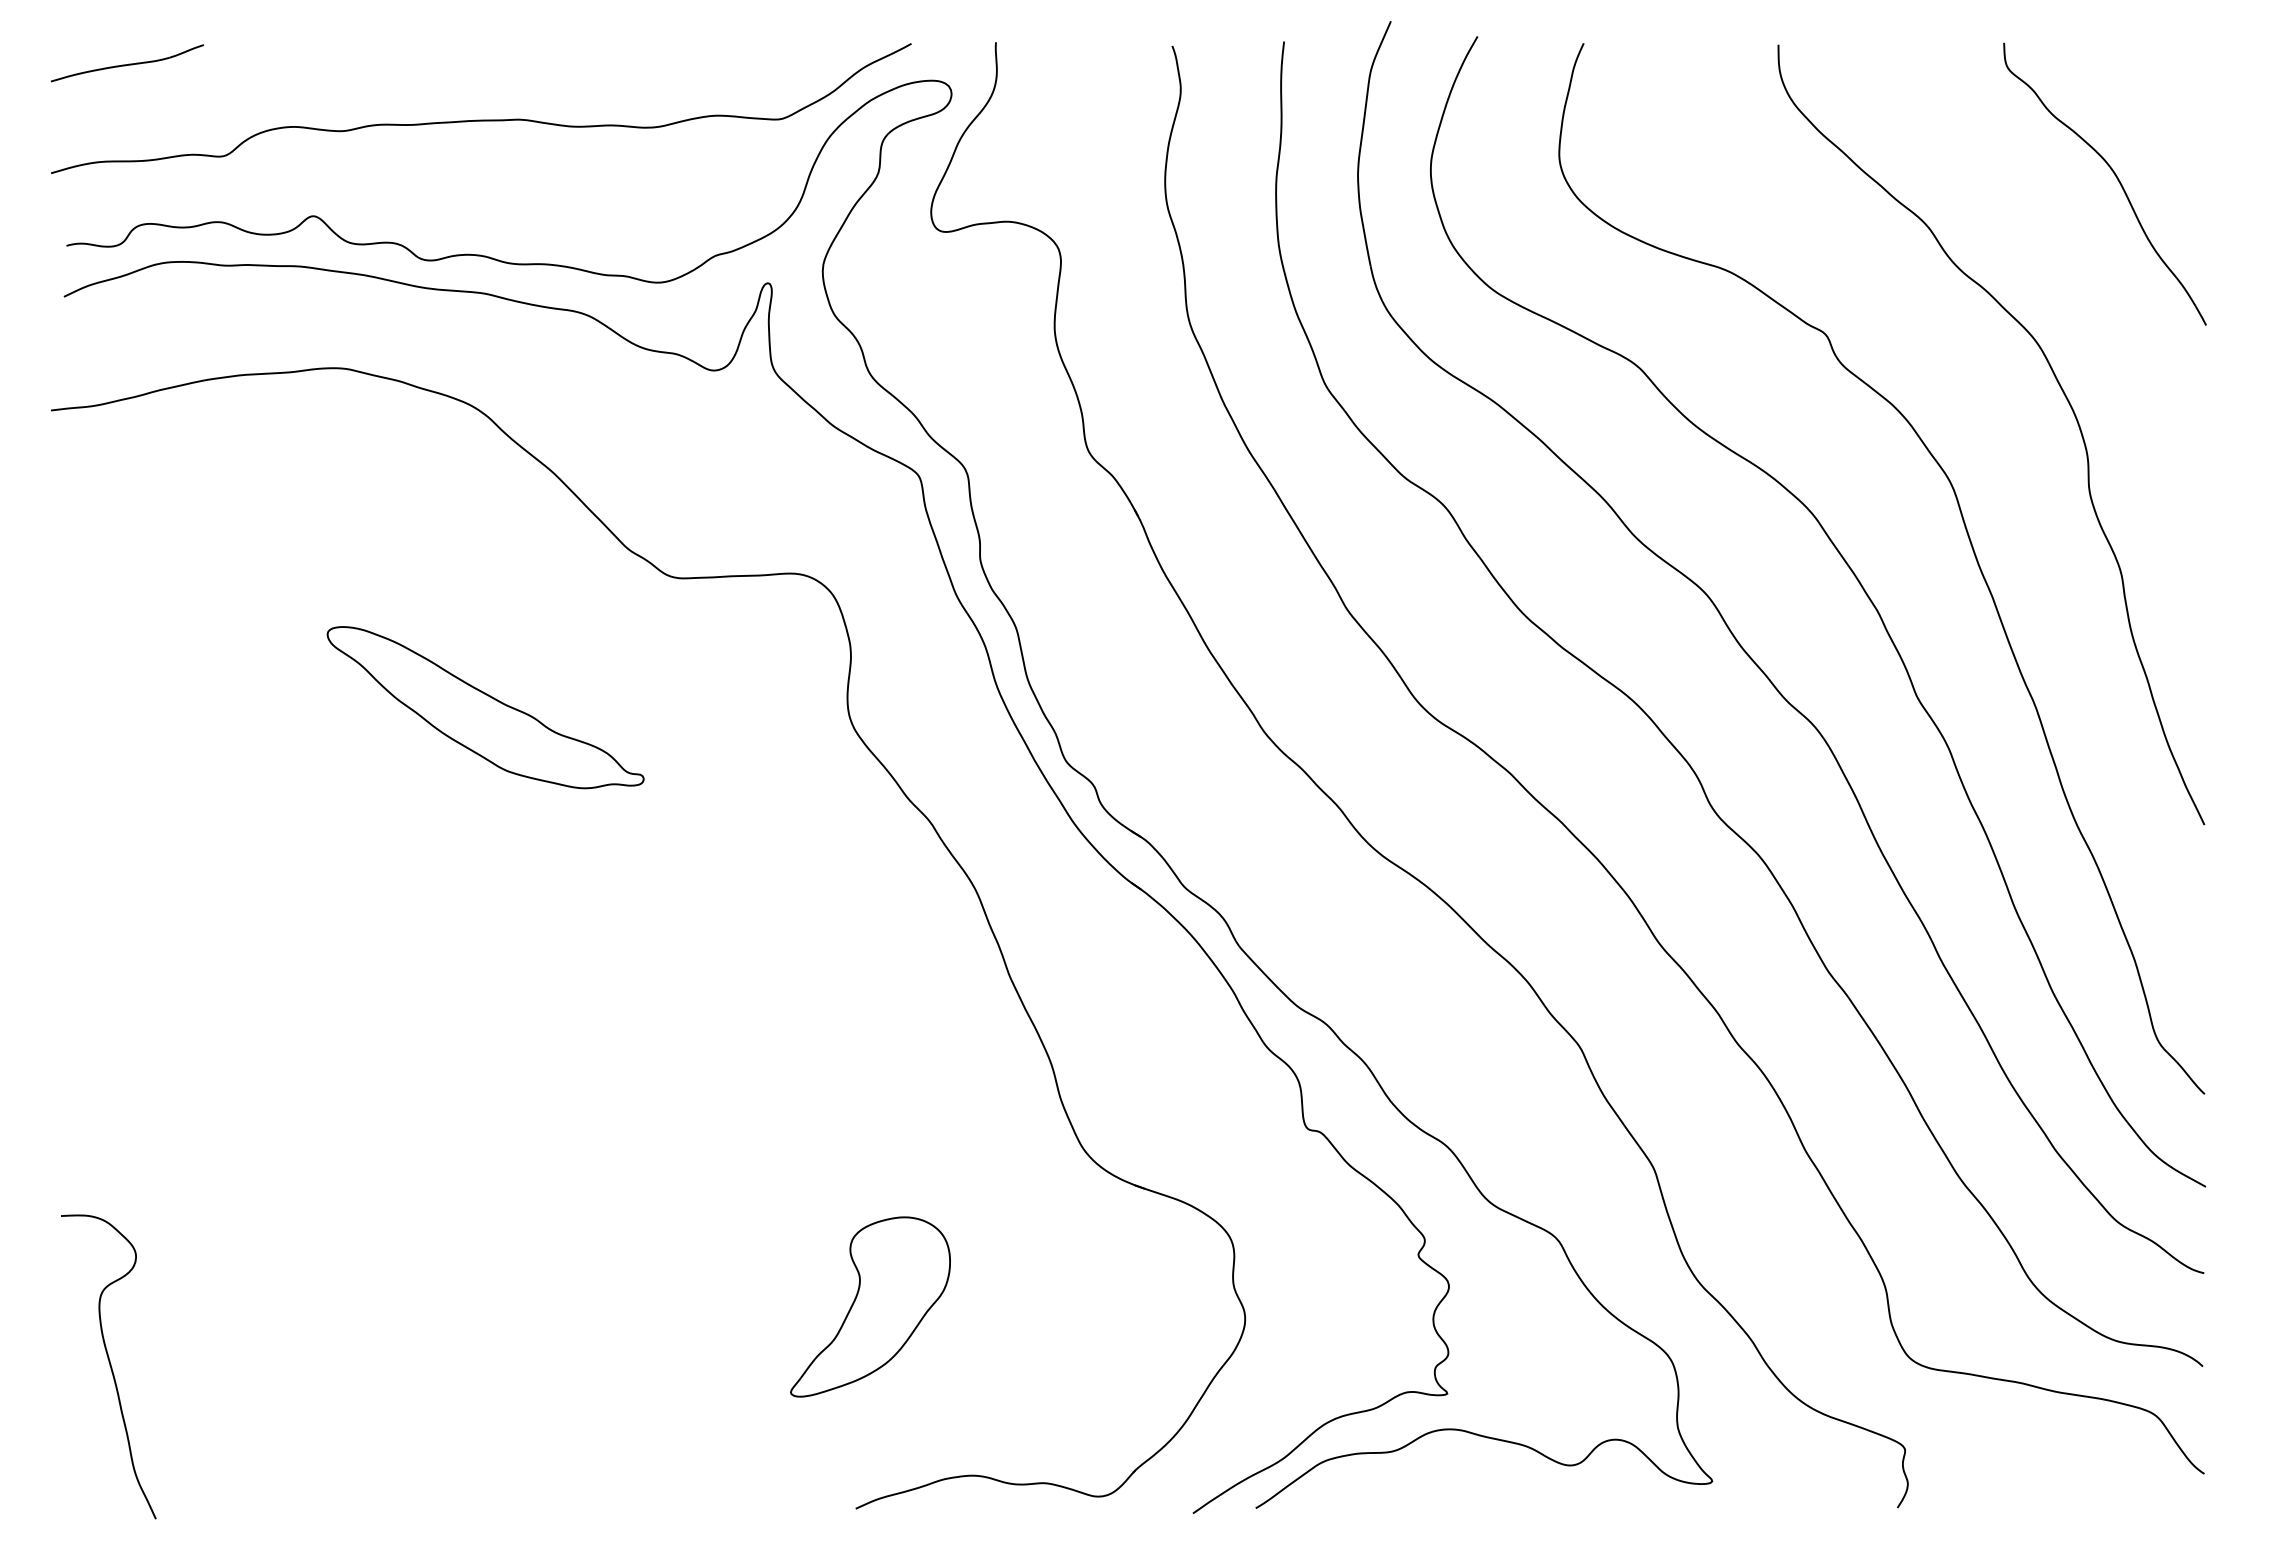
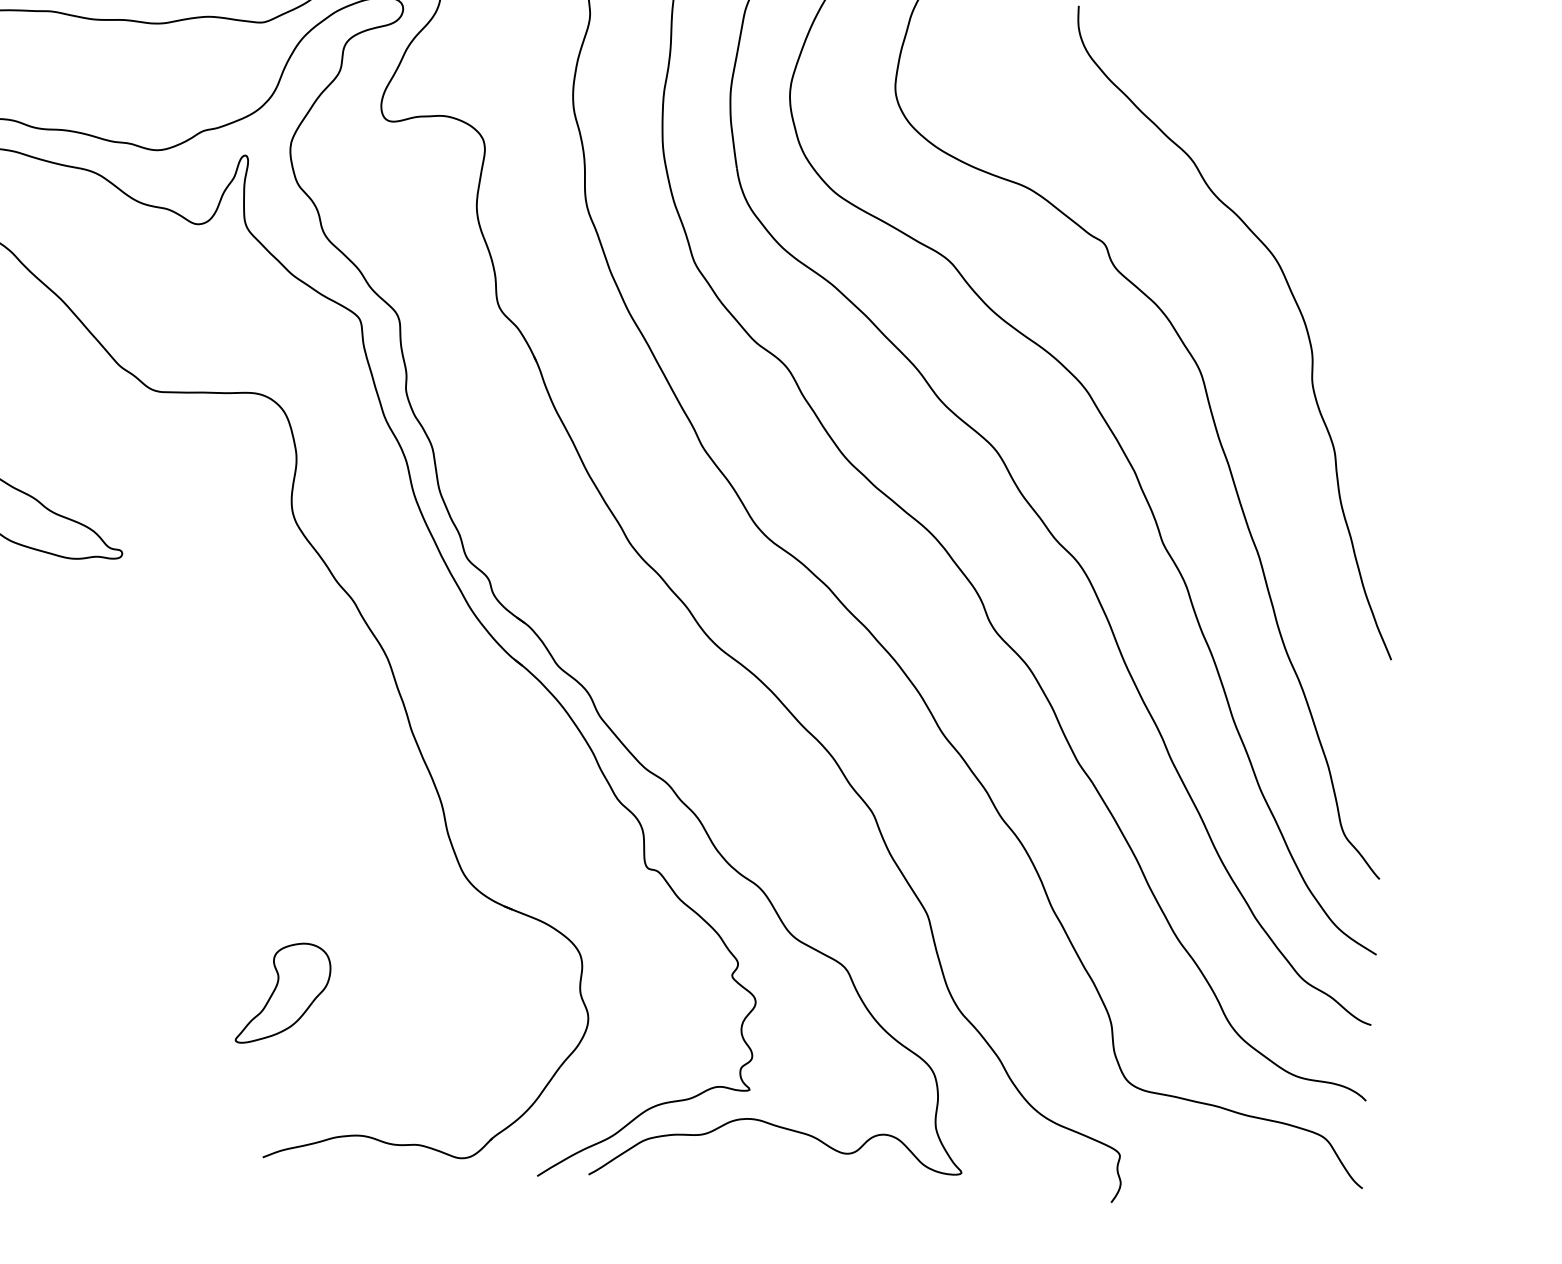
curve: (2114, 175) -> (1346, 127), removed
part: (870, 1306) -> (283, 993), size x0.7

